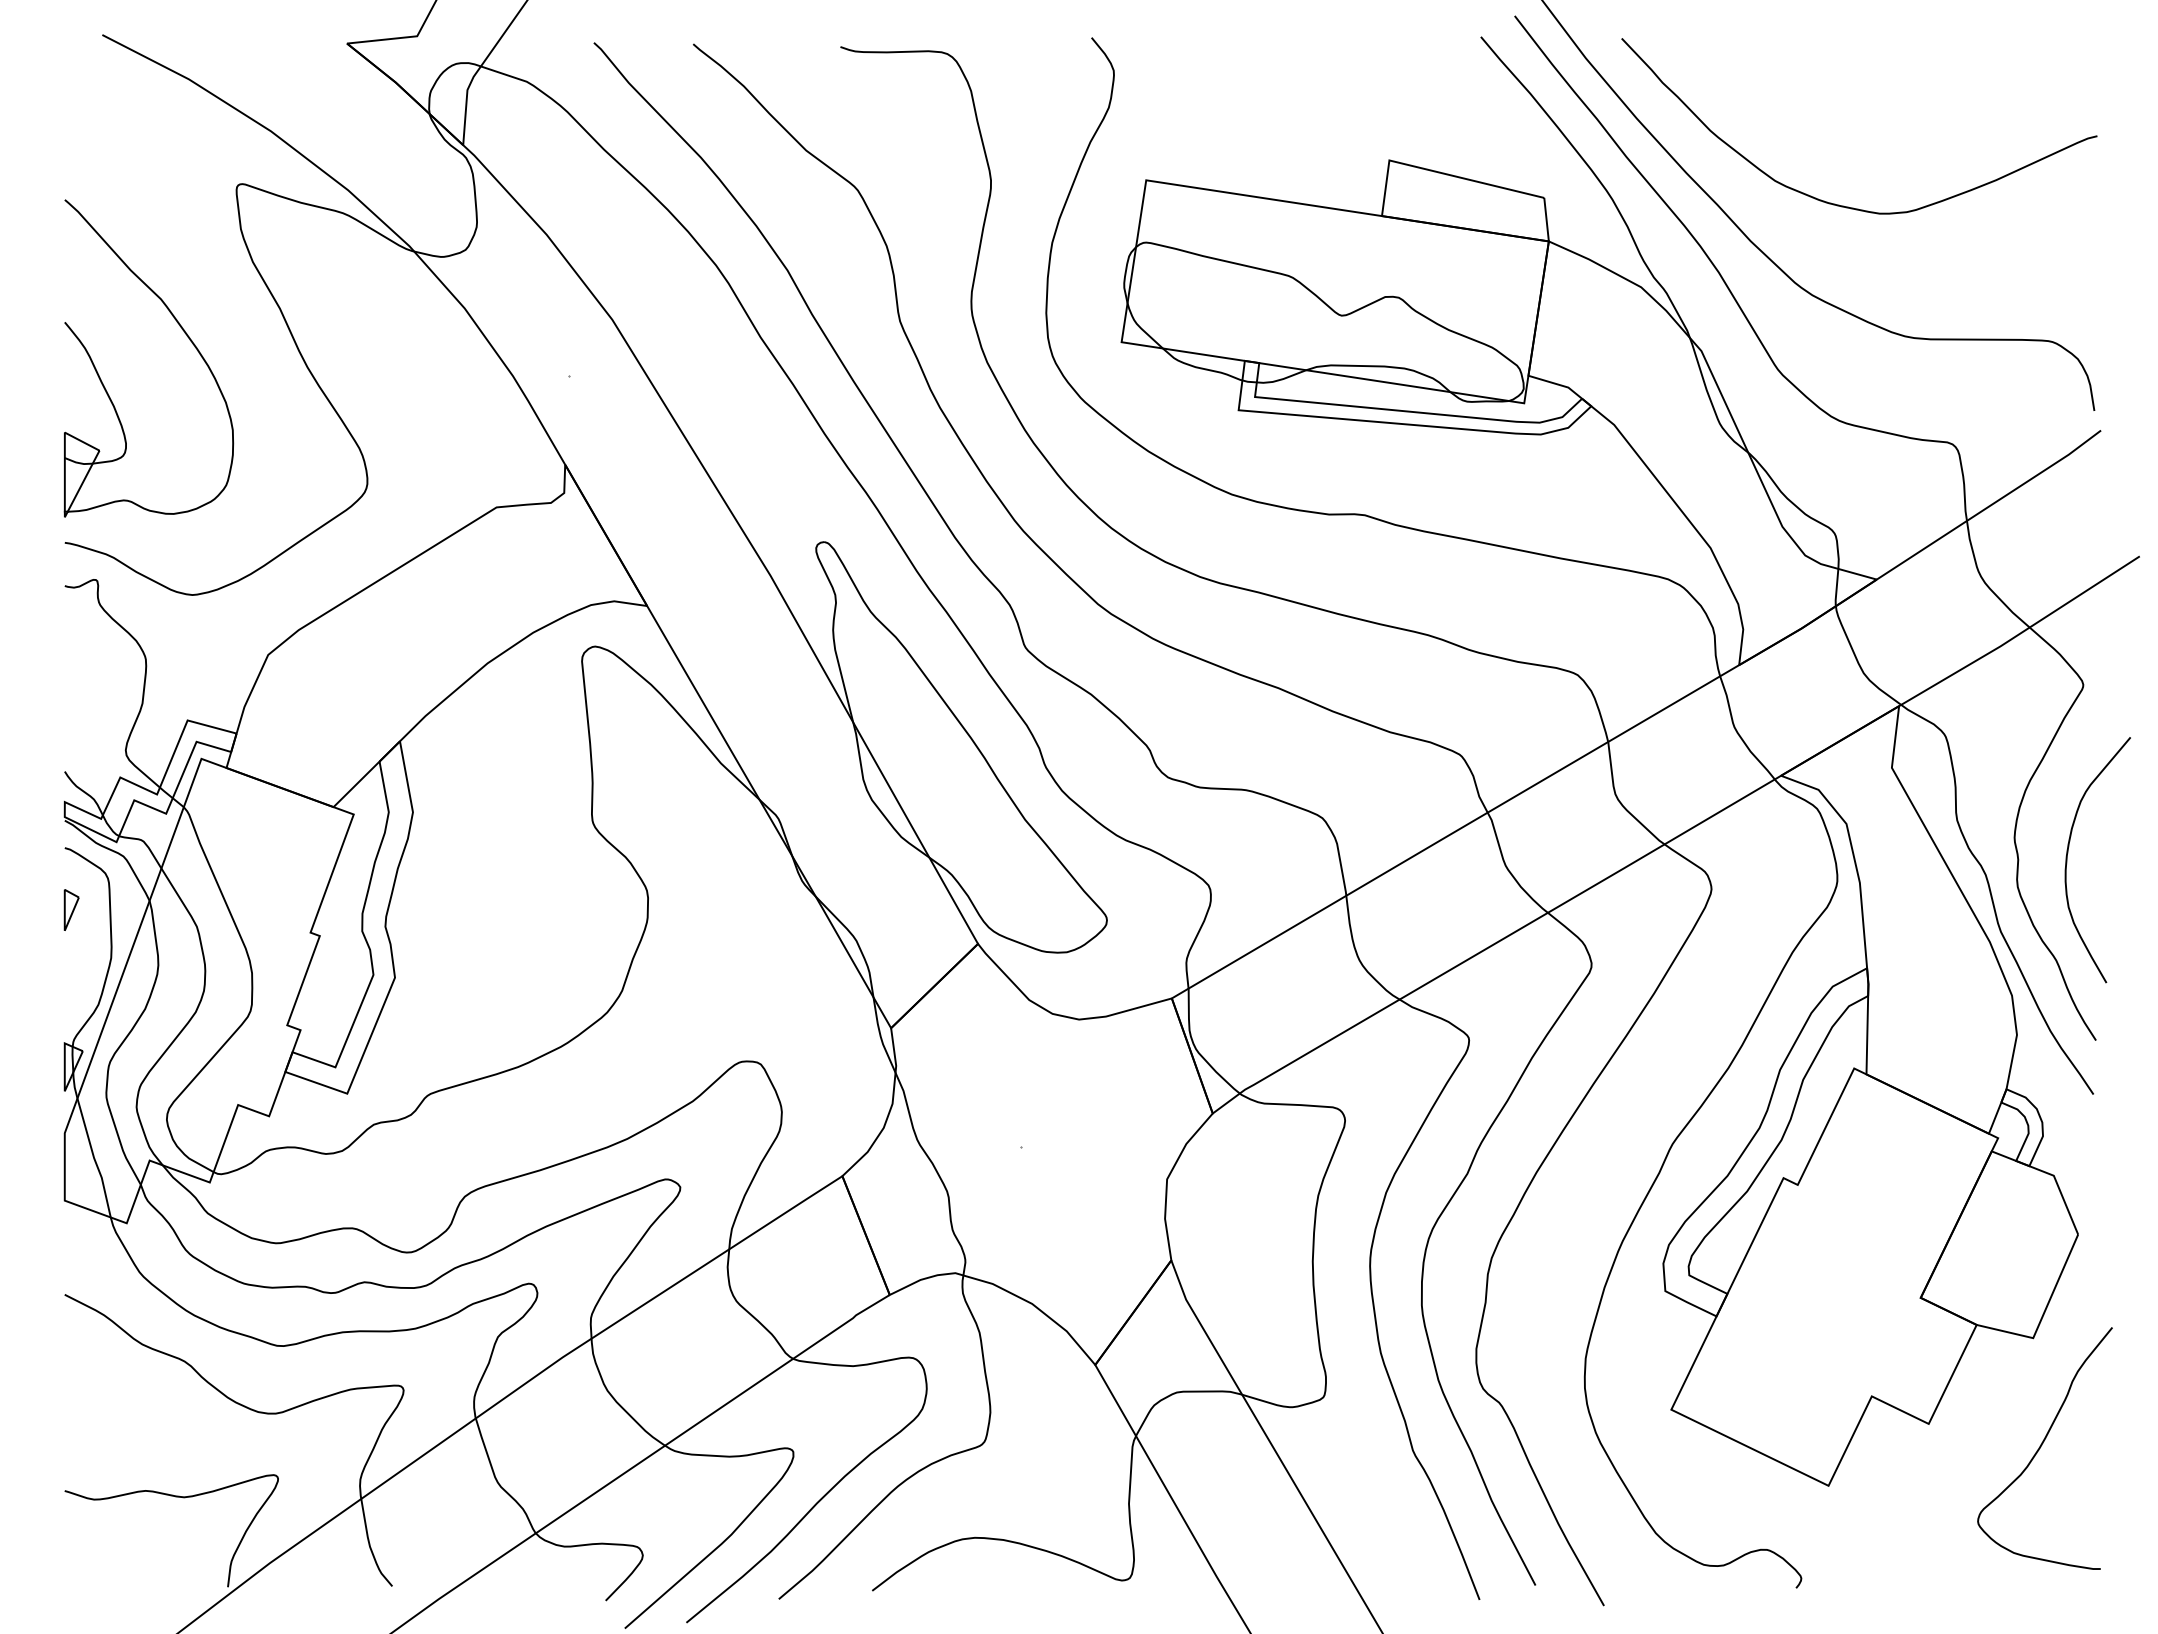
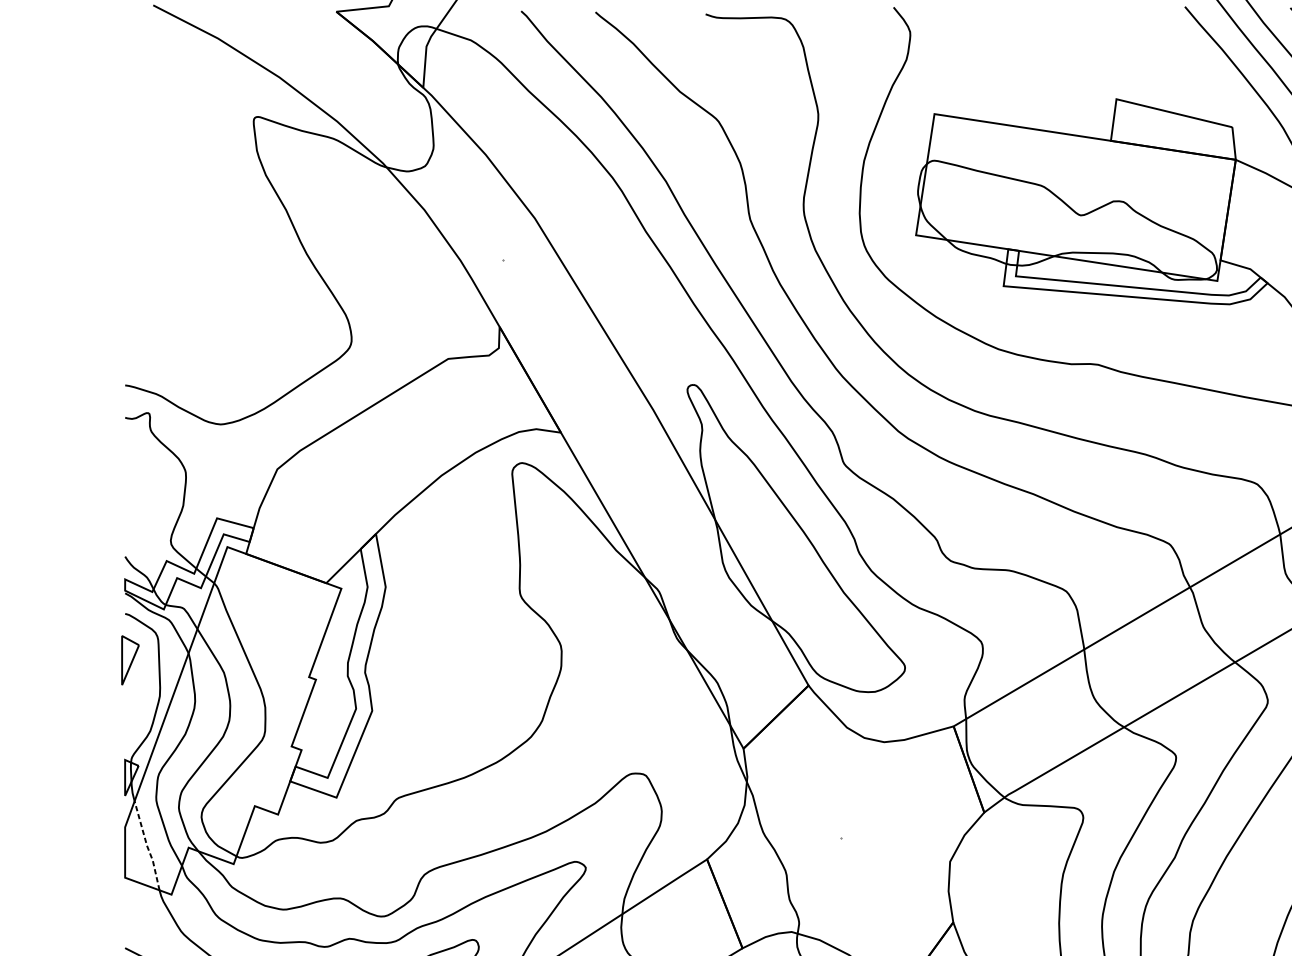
part: (184, 333) -> (214, 228), removed
part: (71, 909) -> (130, 659), size x1.6
line: (94, 1158) -> (147, 846), solid -> dashed

